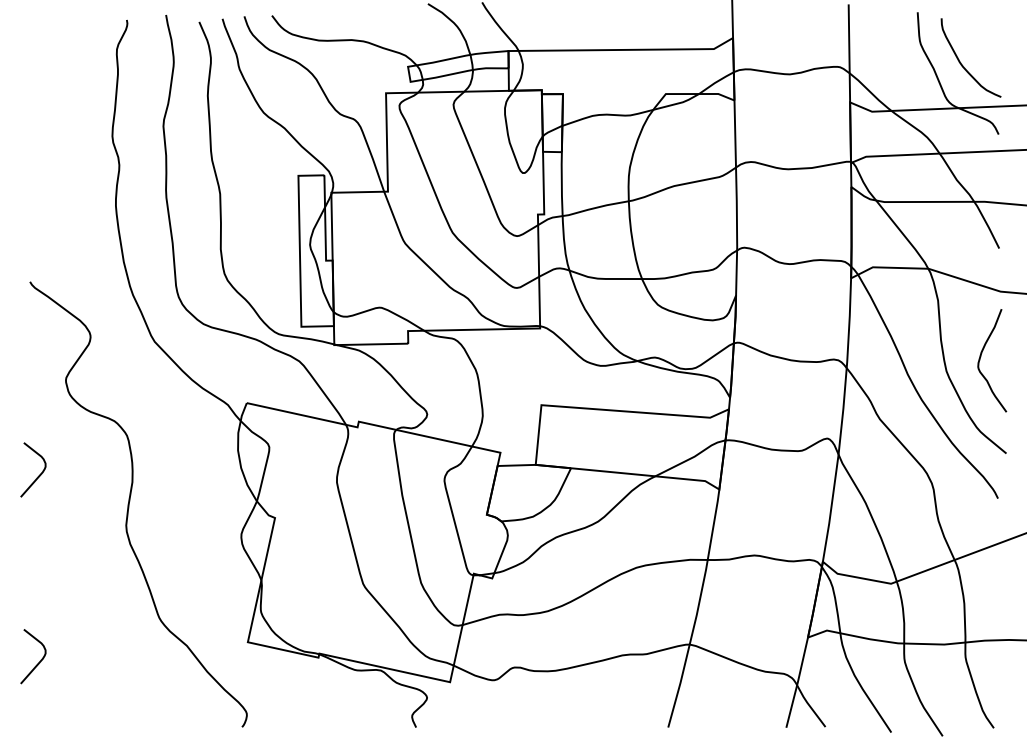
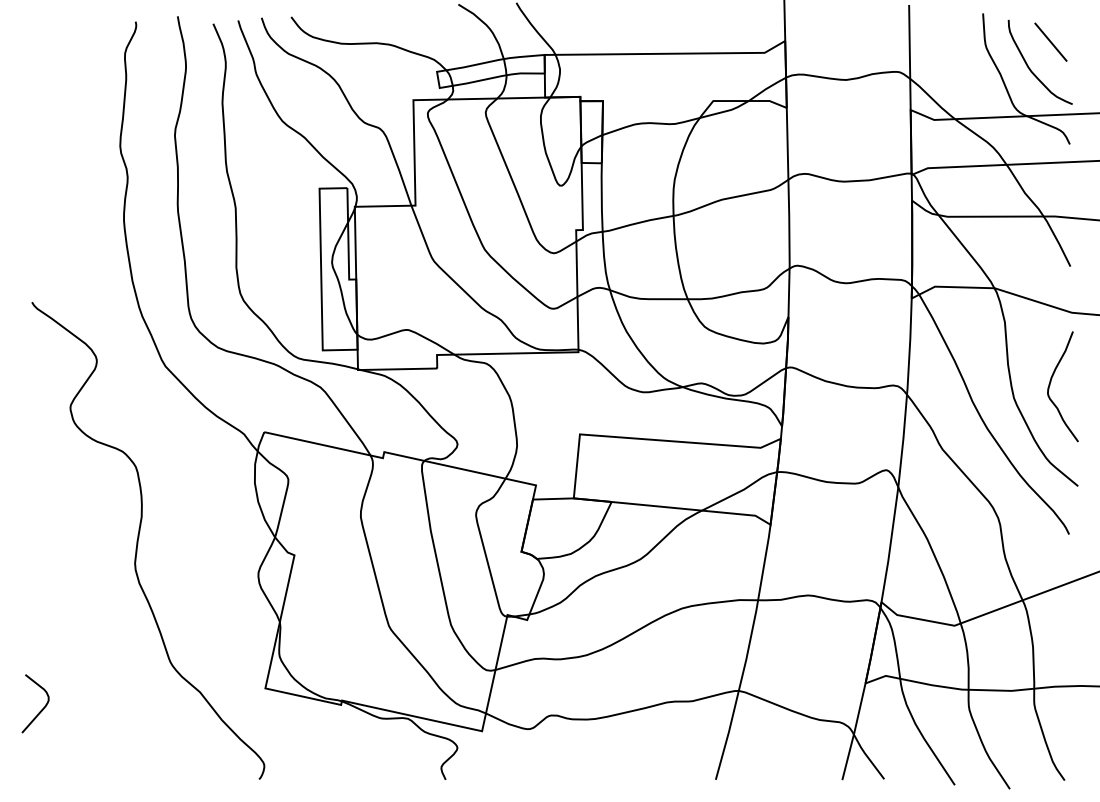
line: (980, 38) -> (1050, 41), added
curve: (38, 475) -> (41, 509), removed

